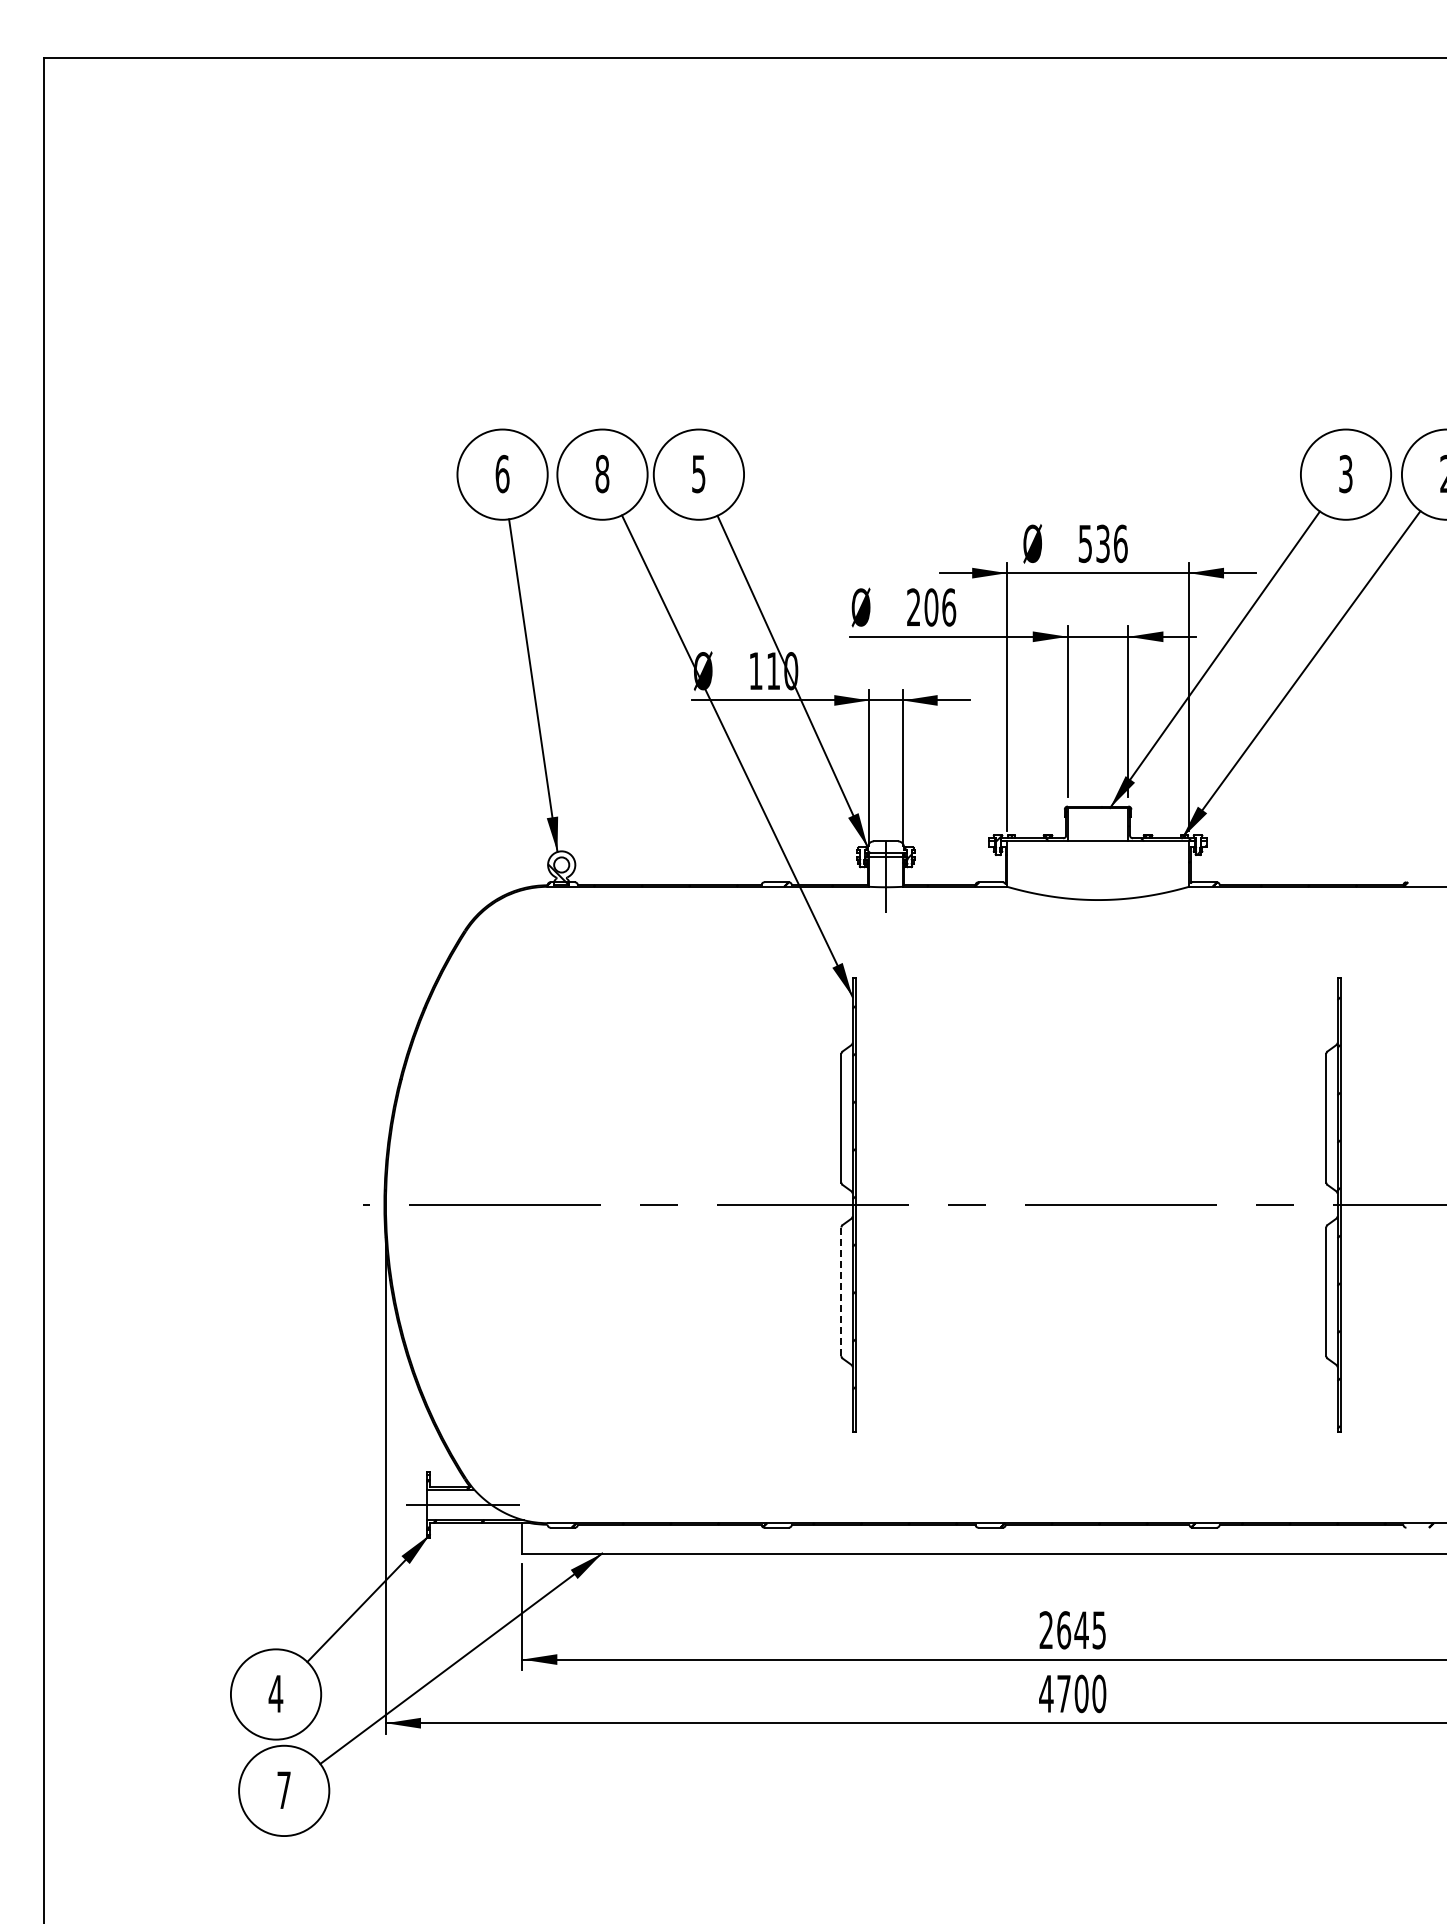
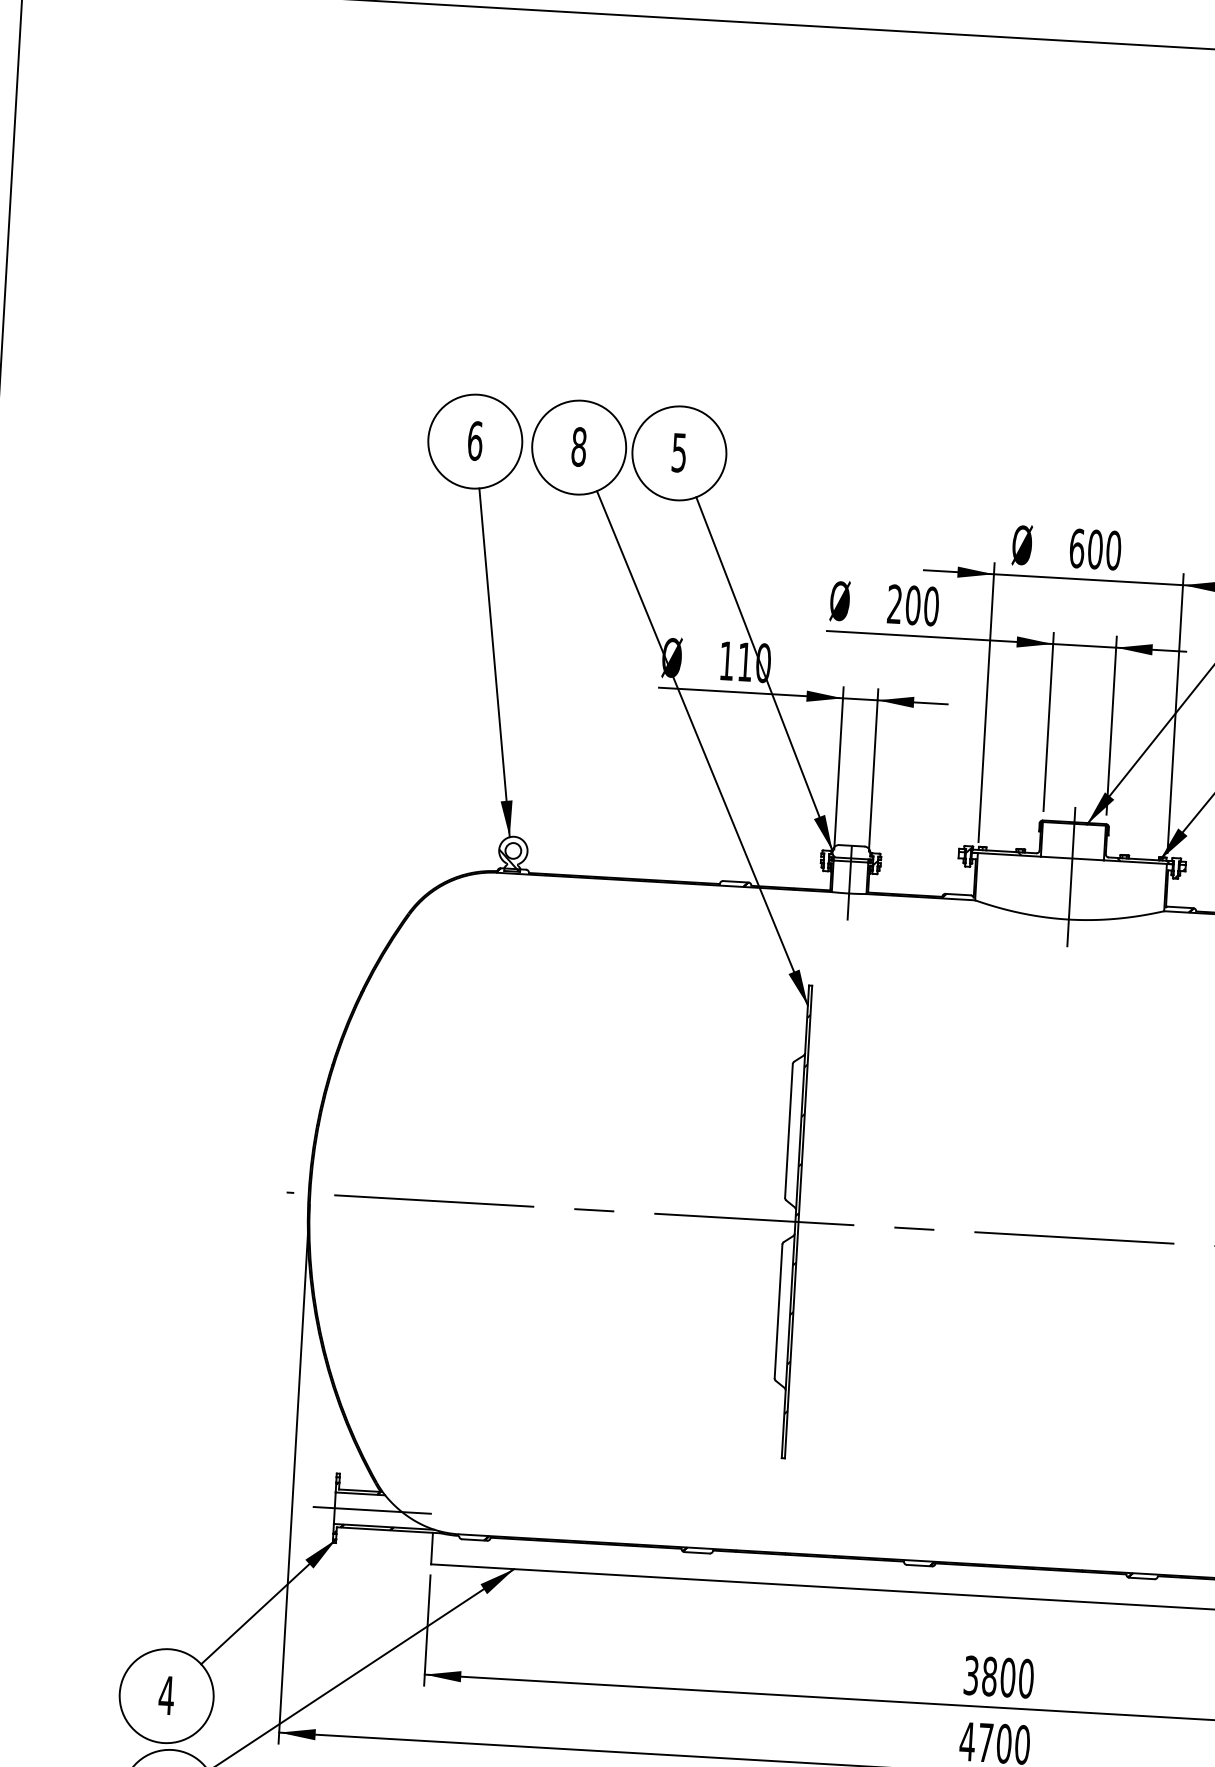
text: (1102, 543) -> (1094, 549), 536 -> 600
text: (949, 607) -> (931, 606), 206 -> 200
line: (1098, 858) -> (1071, 876), added
line: (841, 1292) -> (778, 1312), dashed -> solid
text: (1072, 1630) -> (998, 1677), 2645 -> 3800

